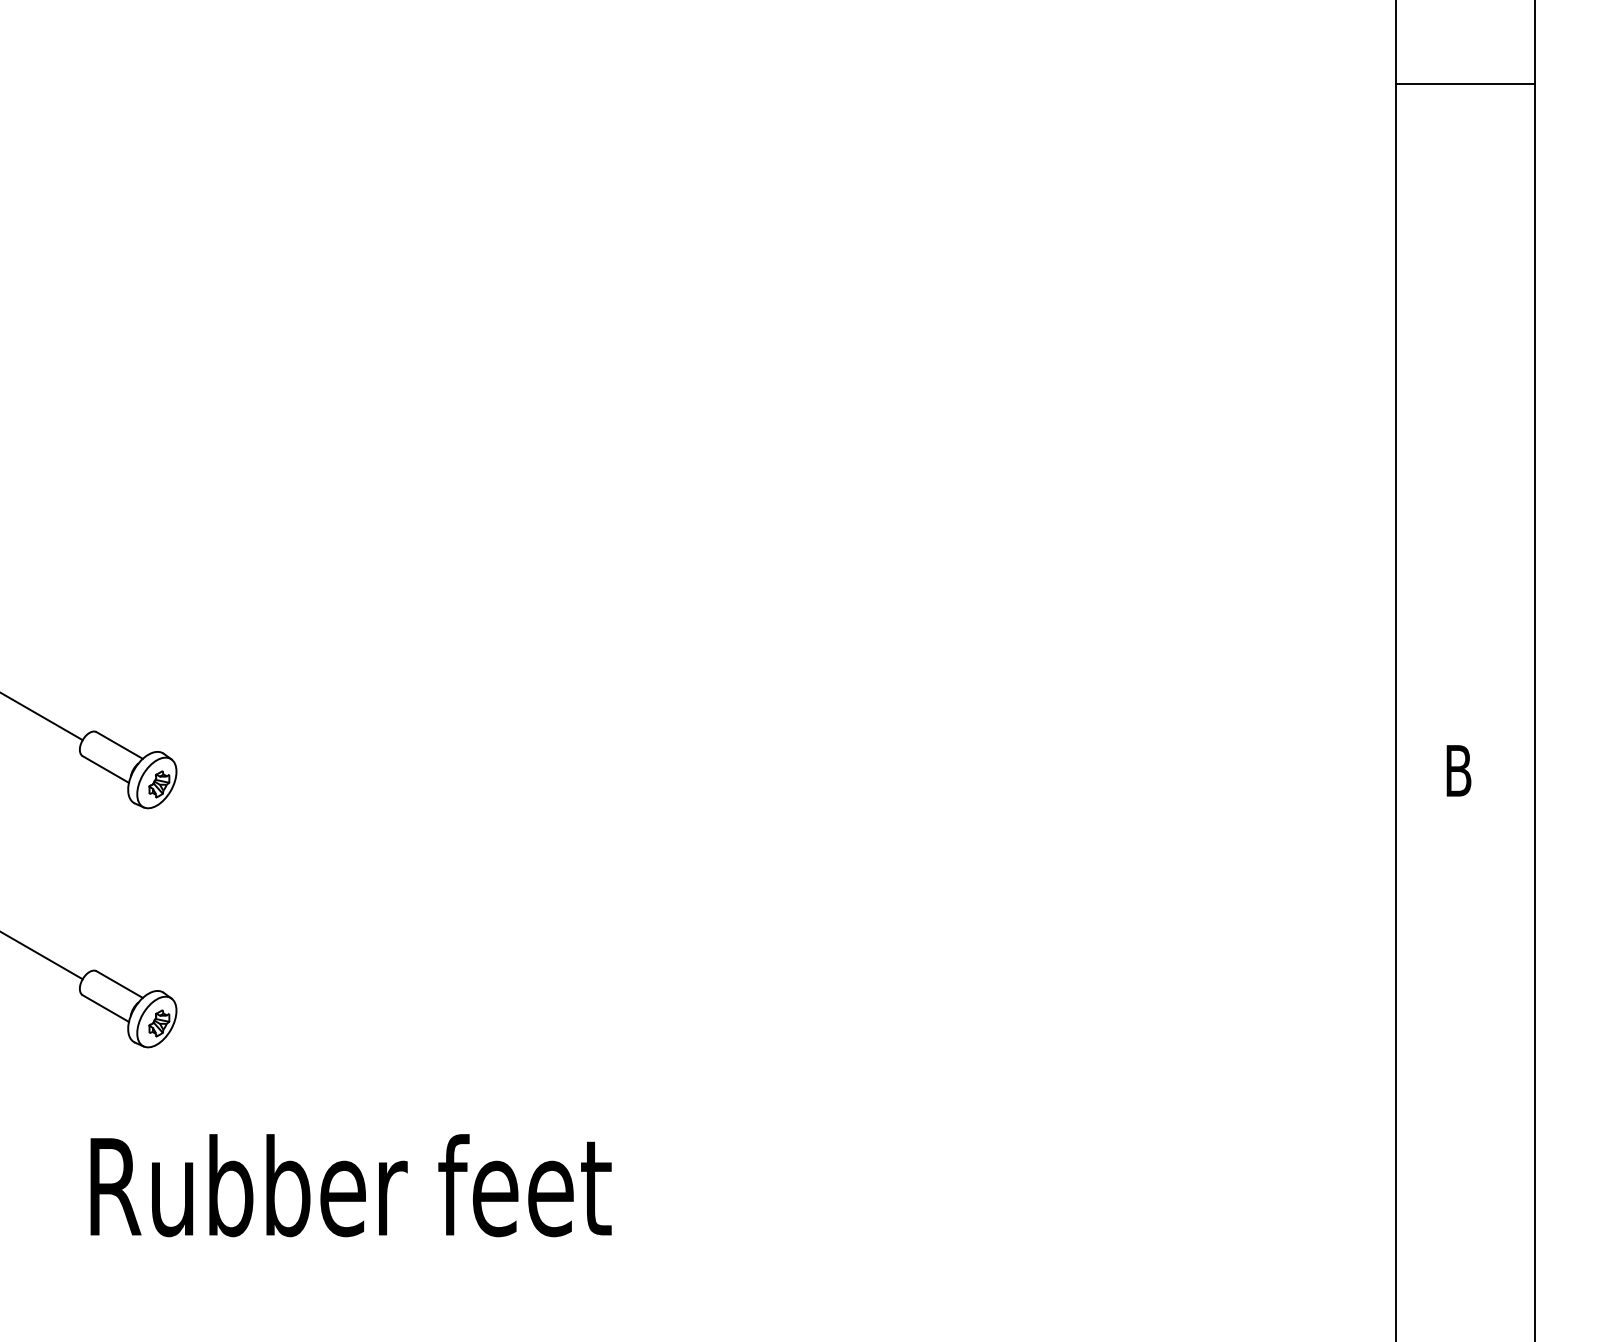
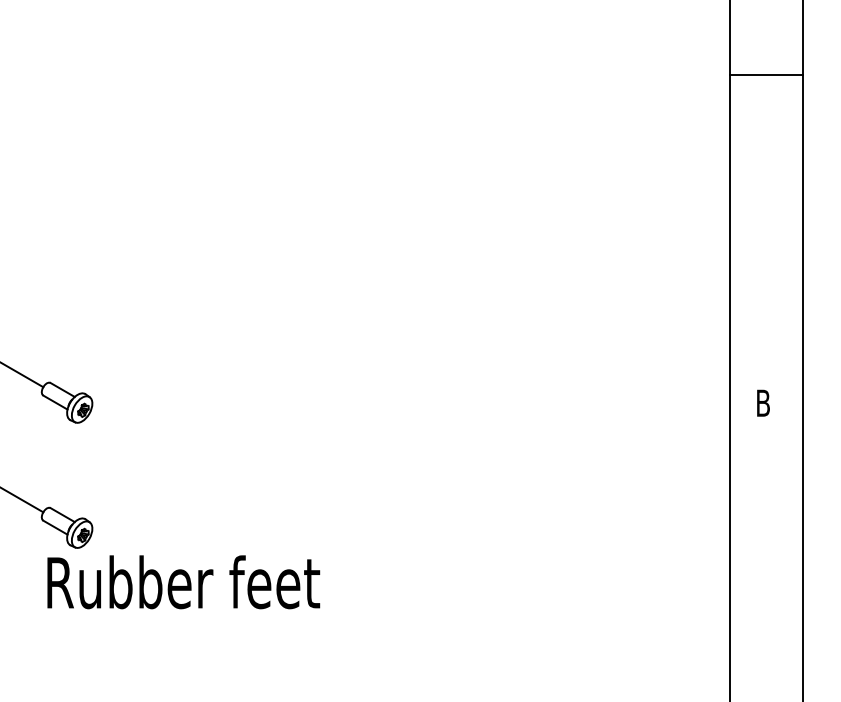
line: (1464, 83) -> (766, 74), moved
text: (350, 1186) -> (183, 582), moved

